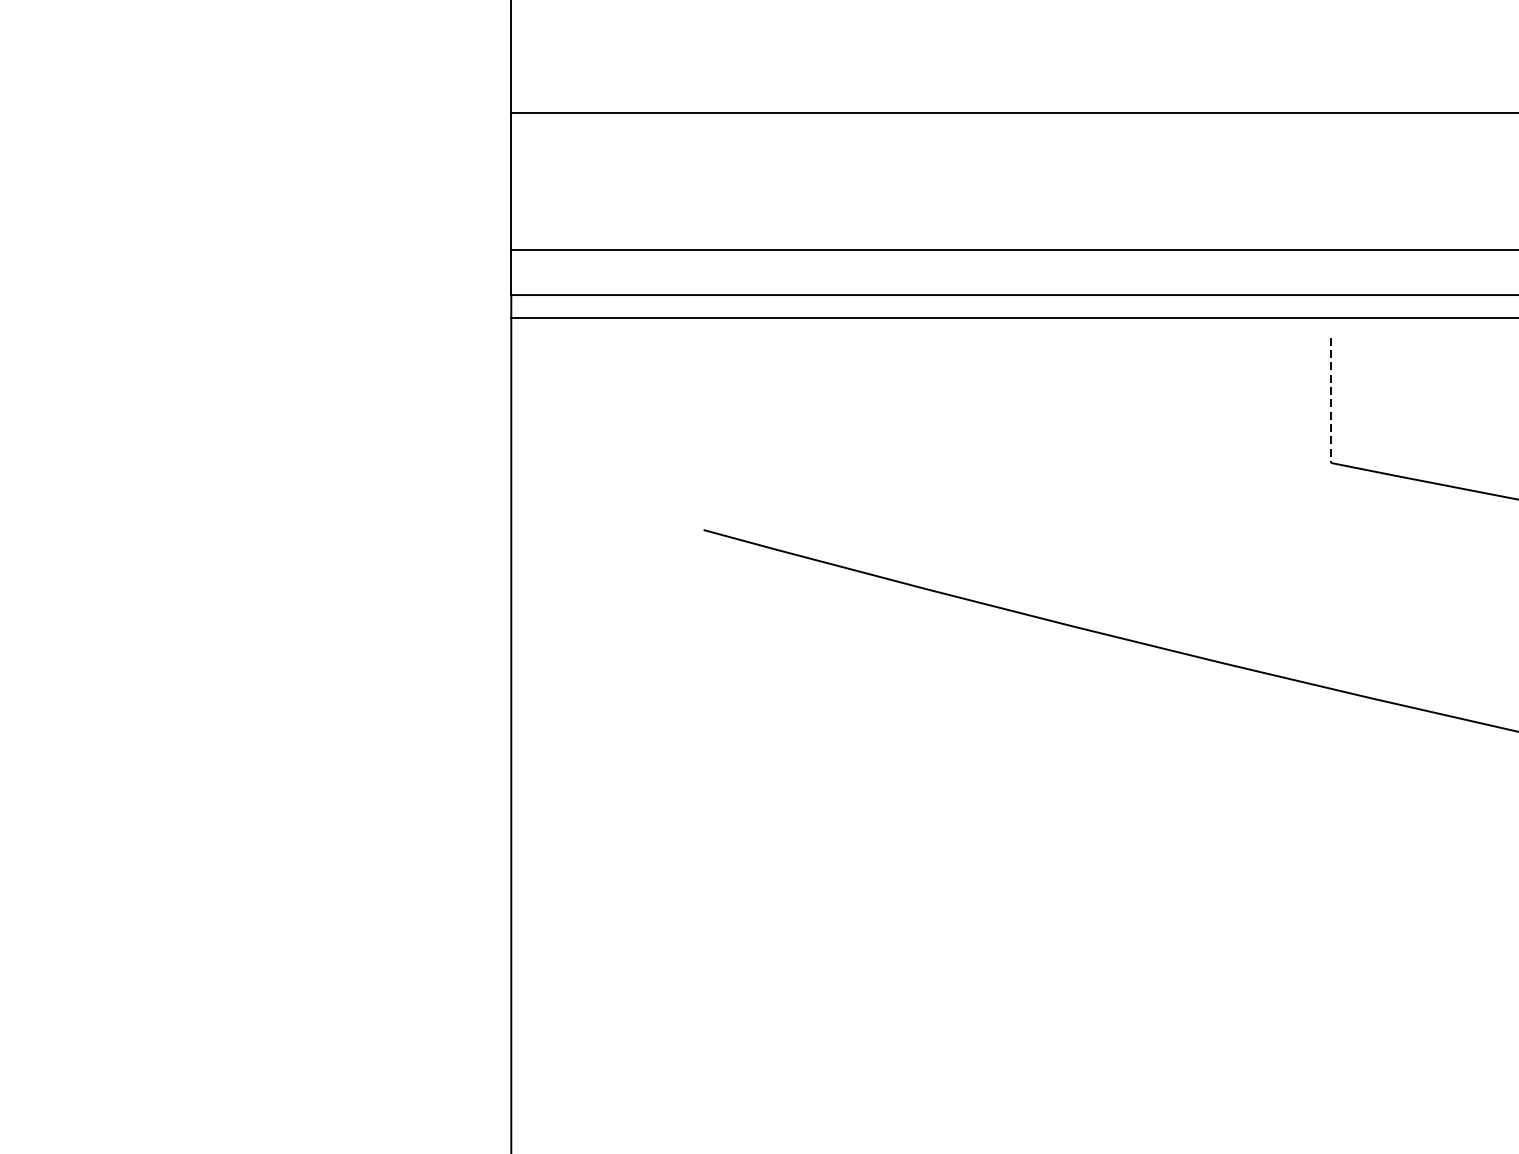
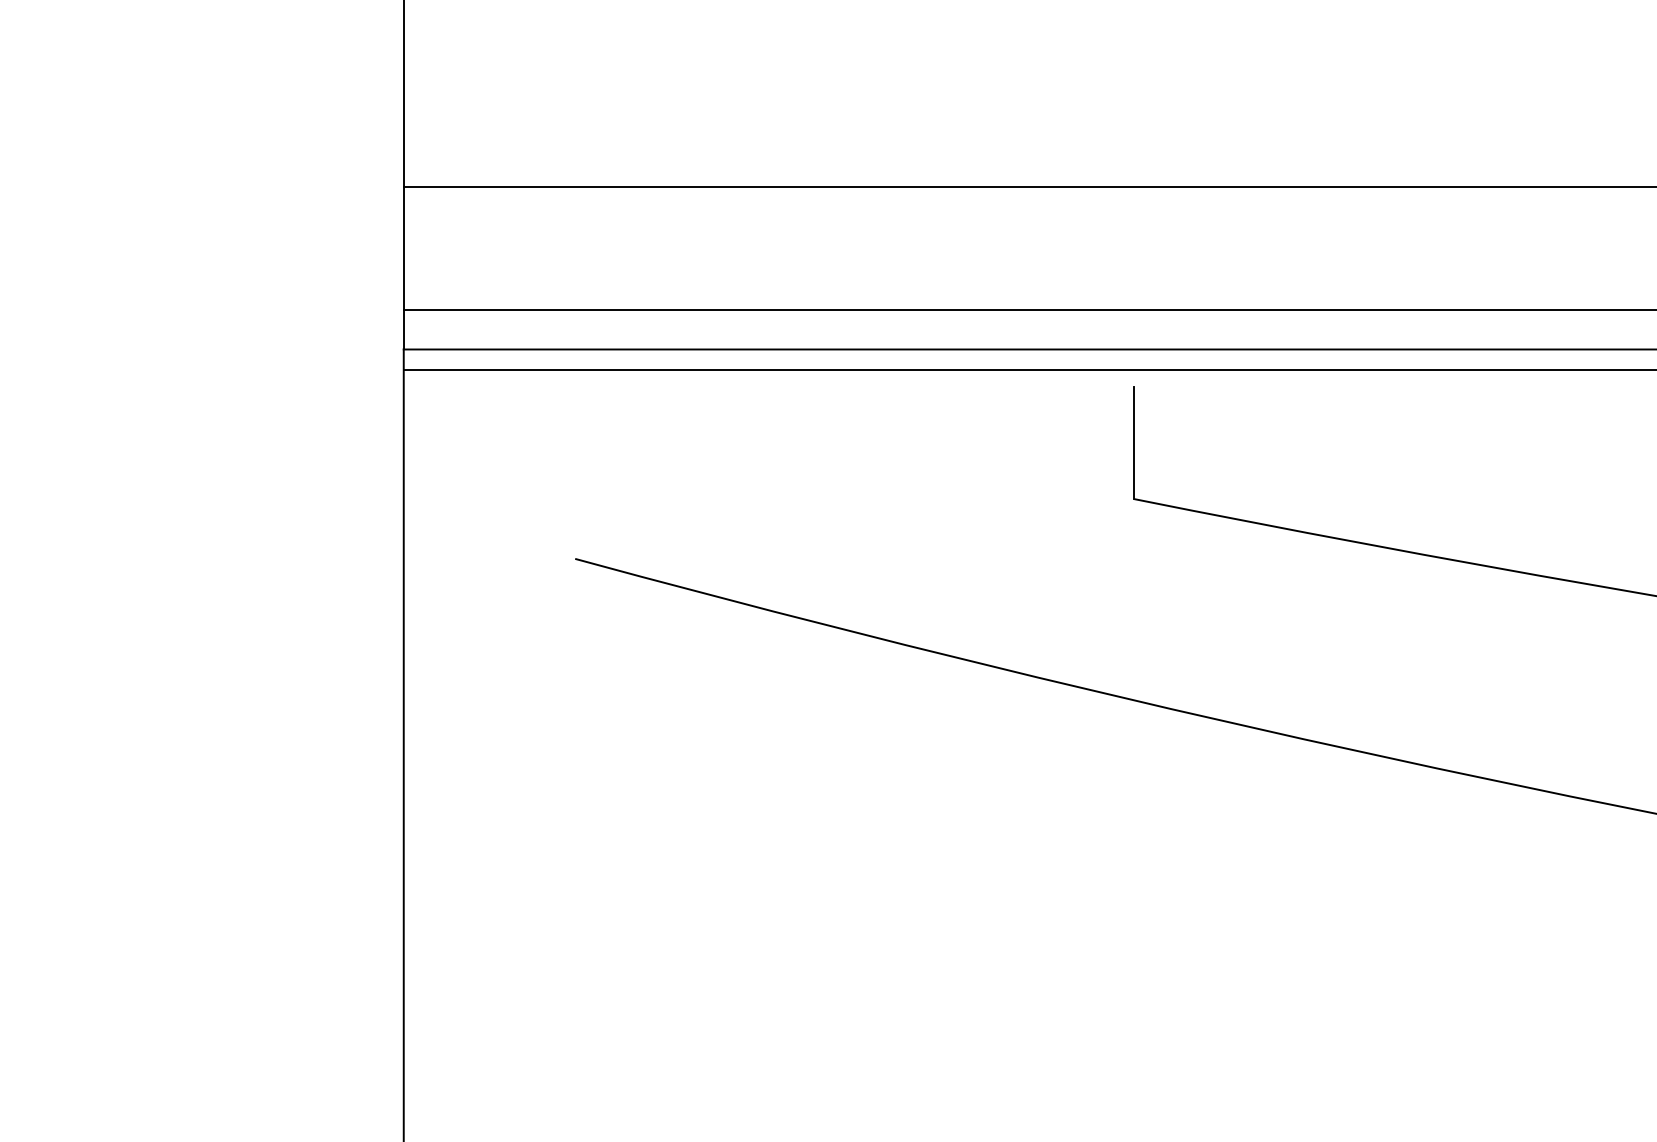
line: (1331, 400) -> (1134, 443), dashed -> solid

